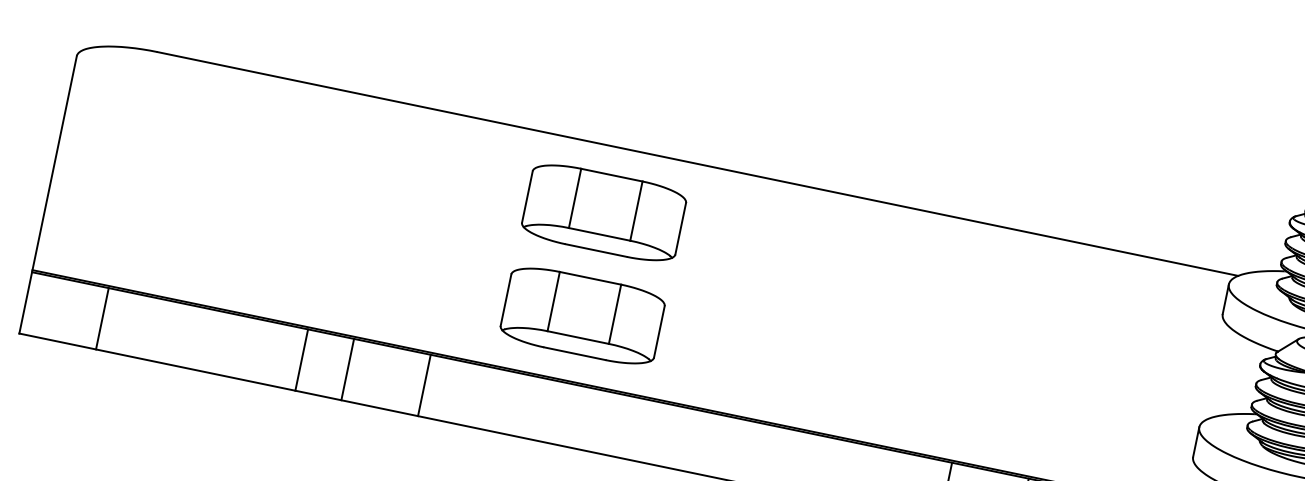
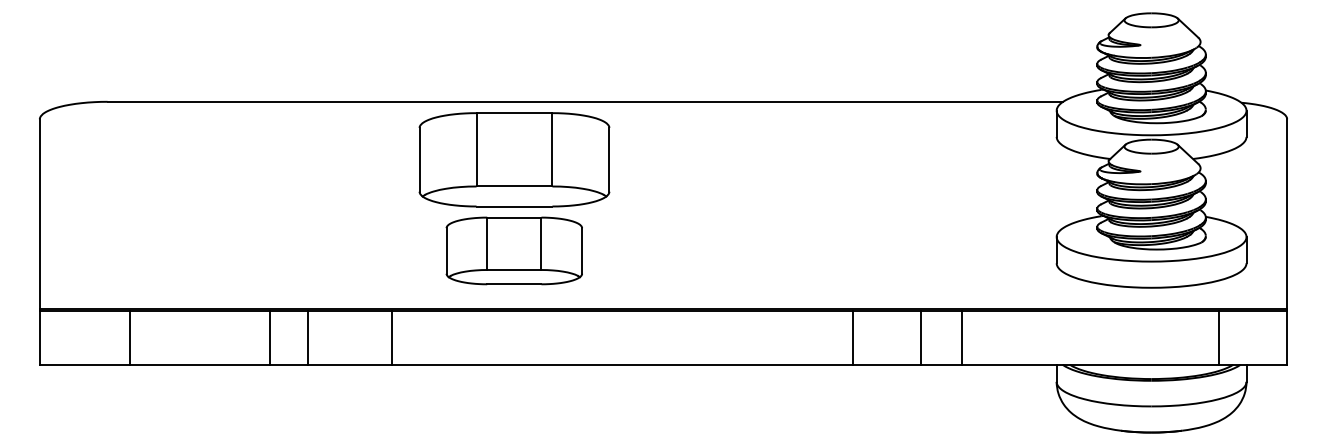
part: (603, 212) -> (513, 159), size x1.4
line: (102, 318) -> (129, 337), moved
line: (301, 359) -> (269, 337), moved
line: (347, 369) -> (307, 337), moved

